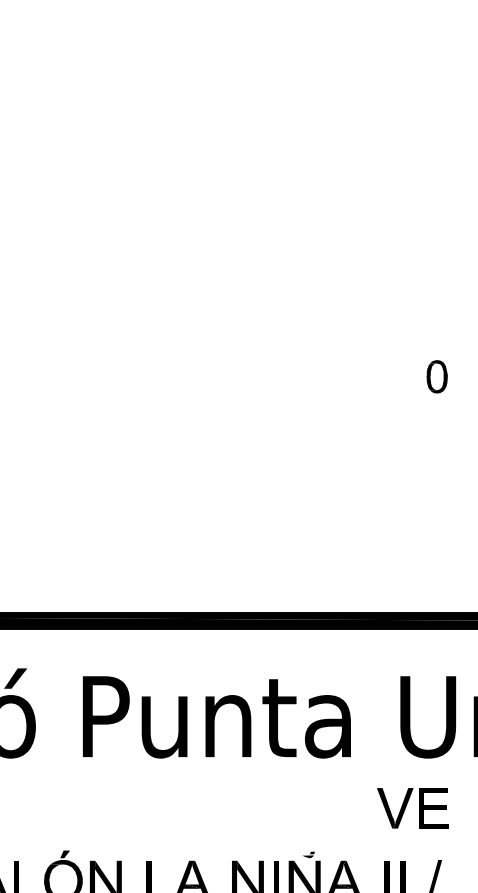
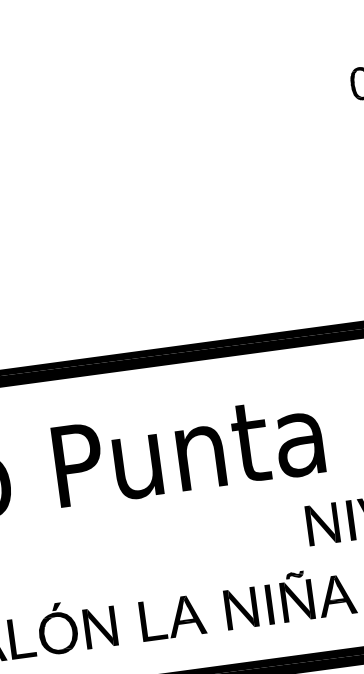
part: (339, 808) -> (322, 524), added
fill: (368, 808) -> (351, 520), added
fill: (305, 854) -> (294, 574), added

